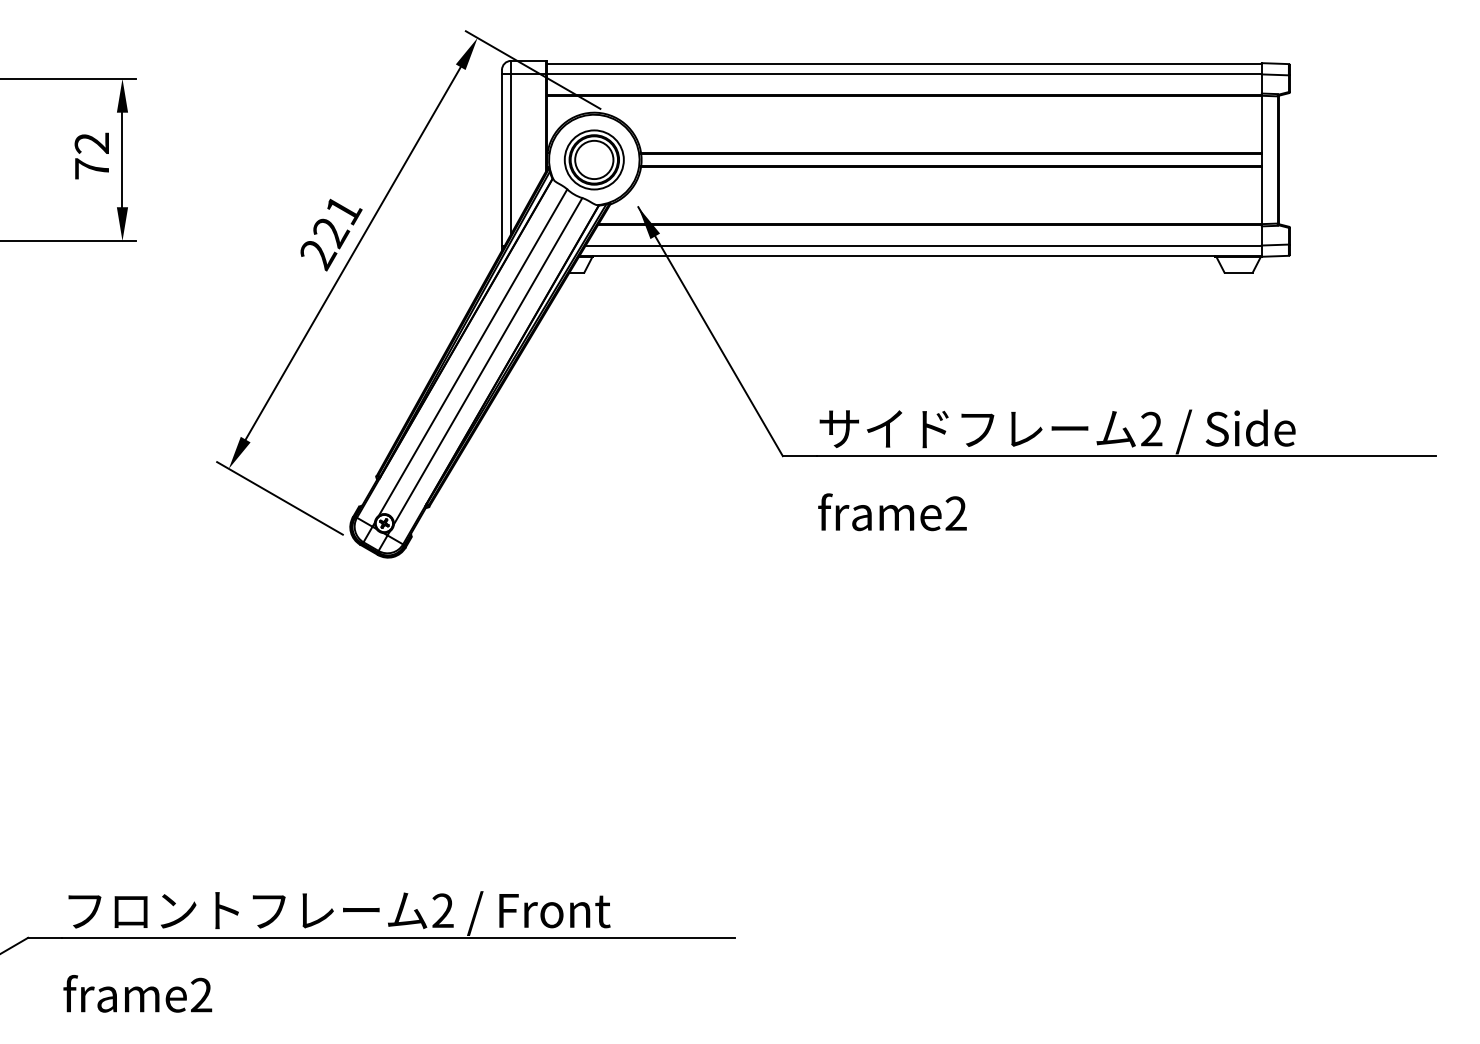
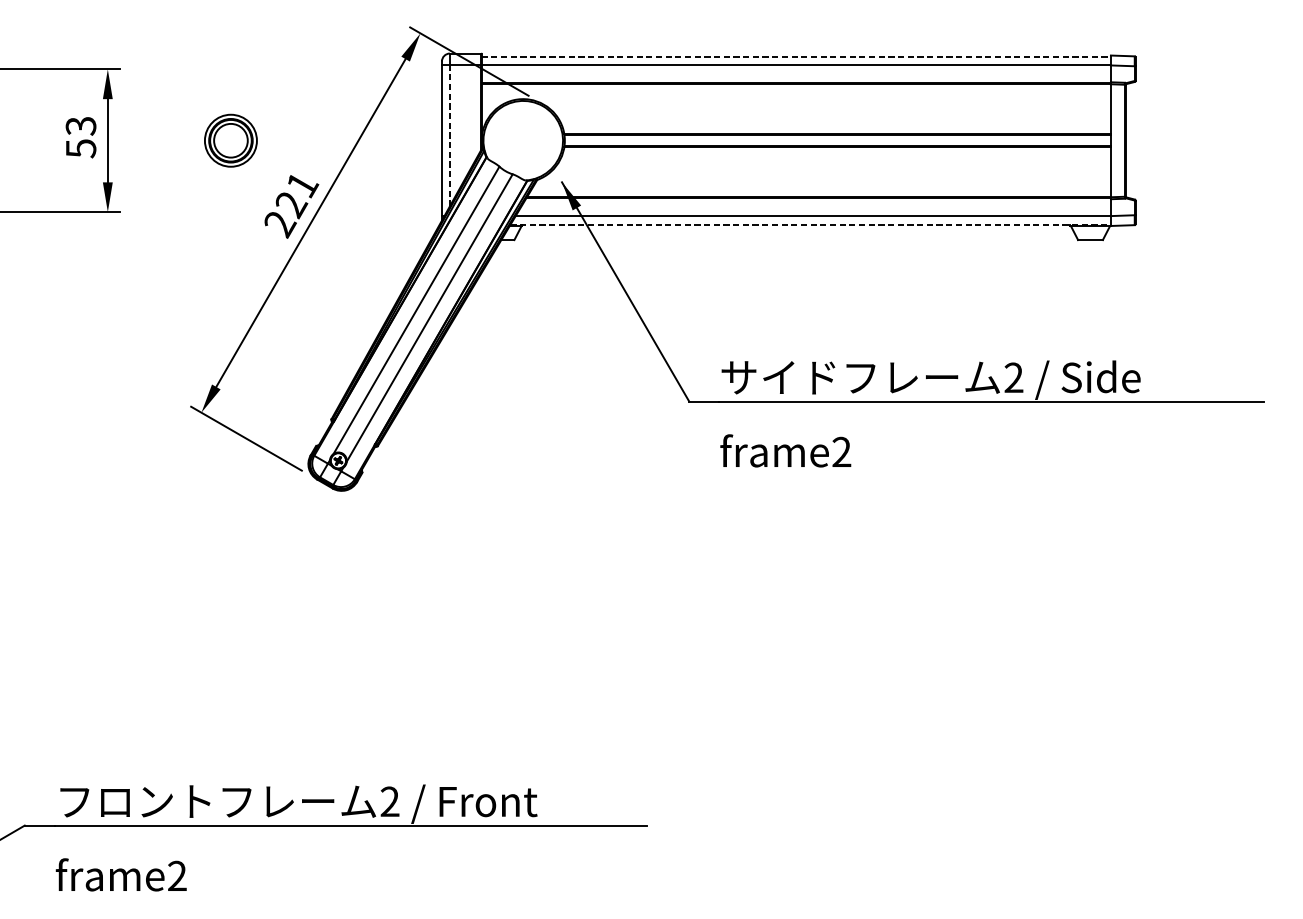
line: (904, 64) -> (796, 56), solid -> dashed
line: (511, 153) -> (450, 135), solid -> dashed
text: (92, 156) -> (81, 137), 72 -> 53
part: (593, 159) -> (230, 140), moved
line: (921, 255) -> (811, 224), solid -> dashed

